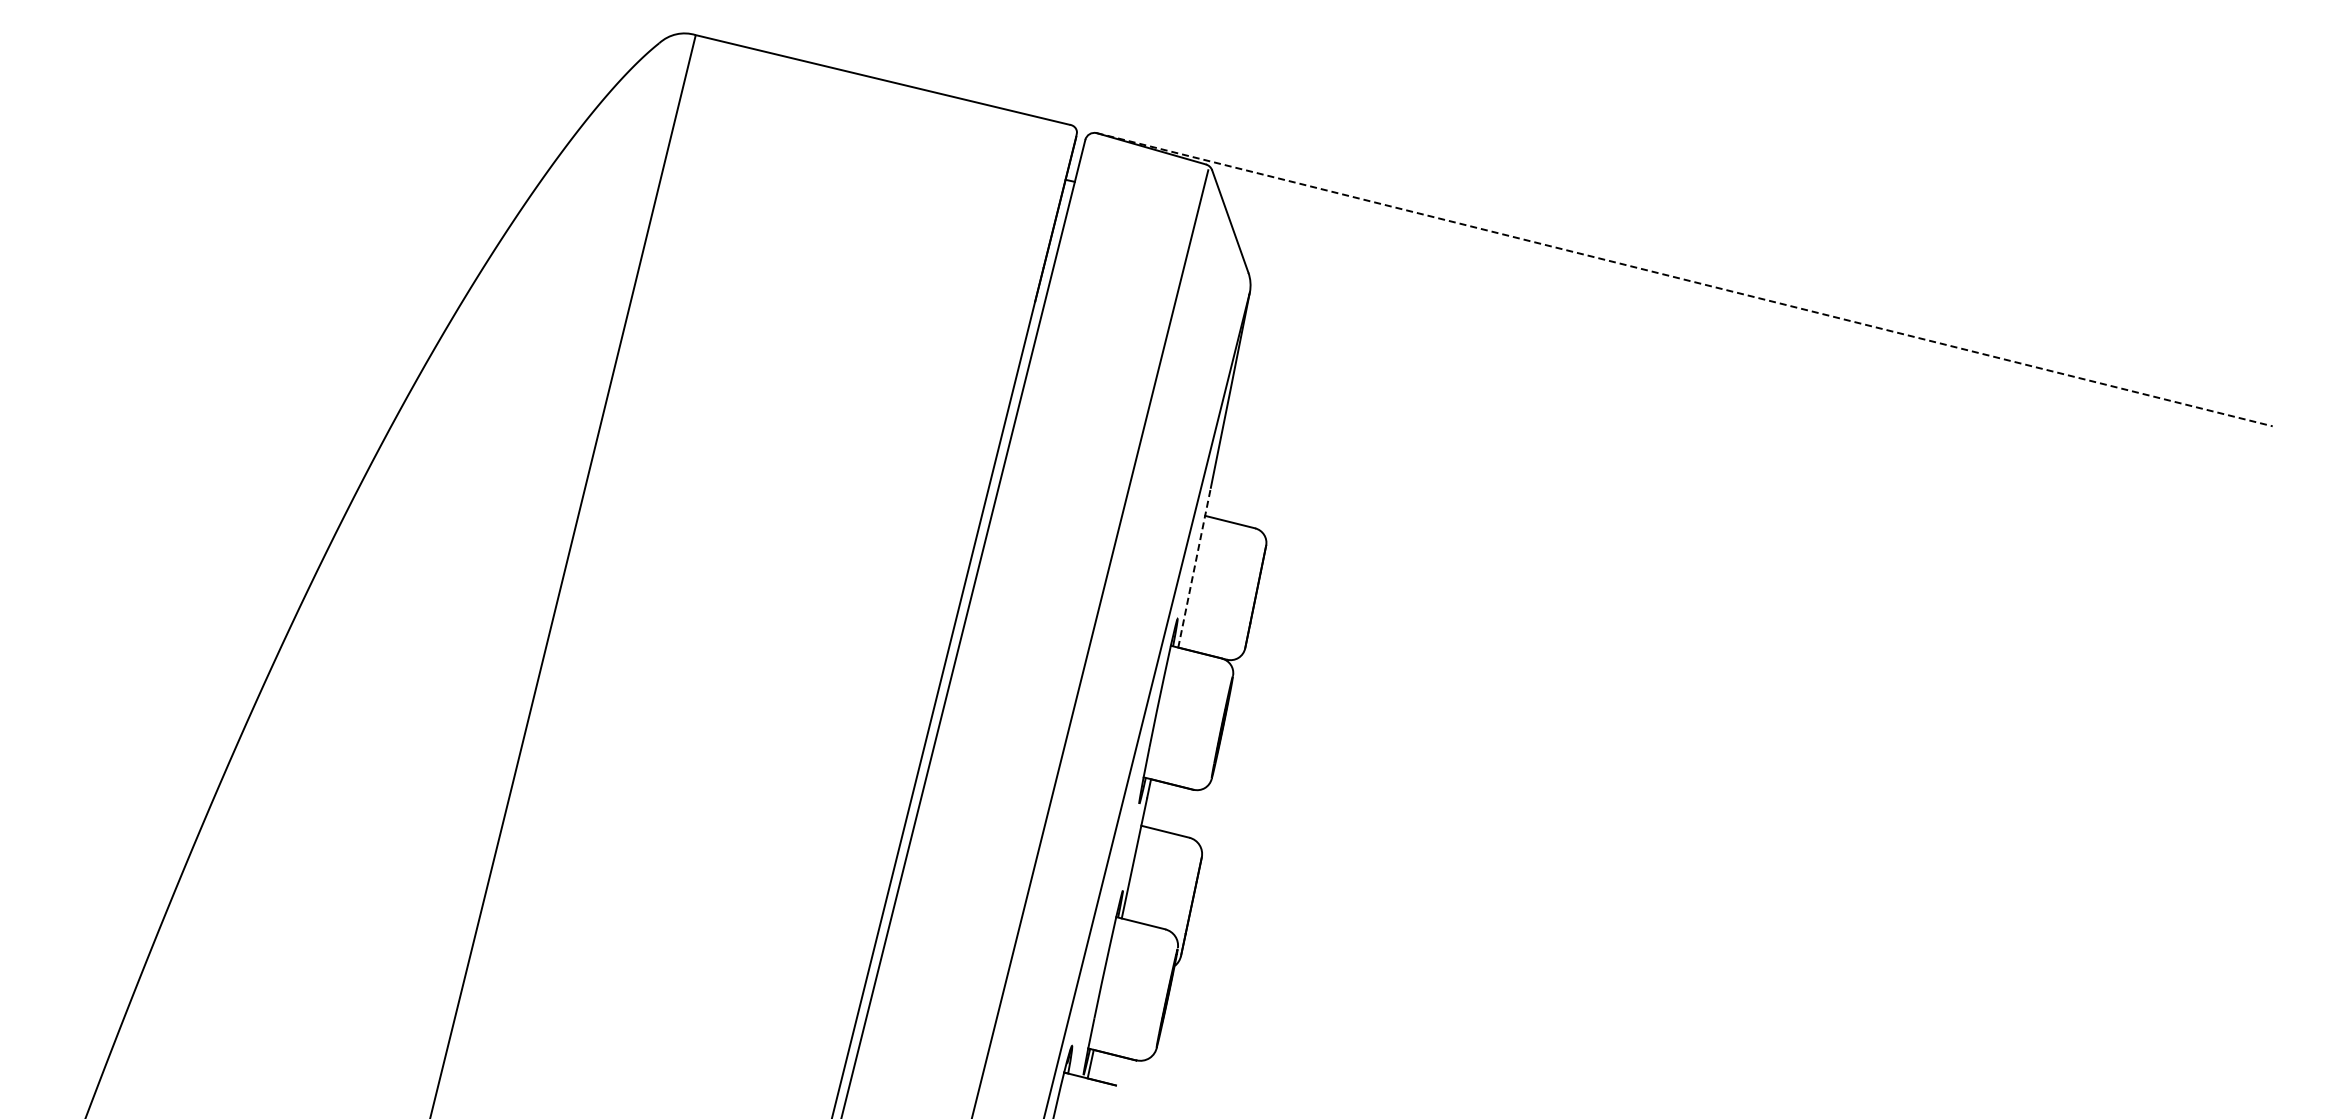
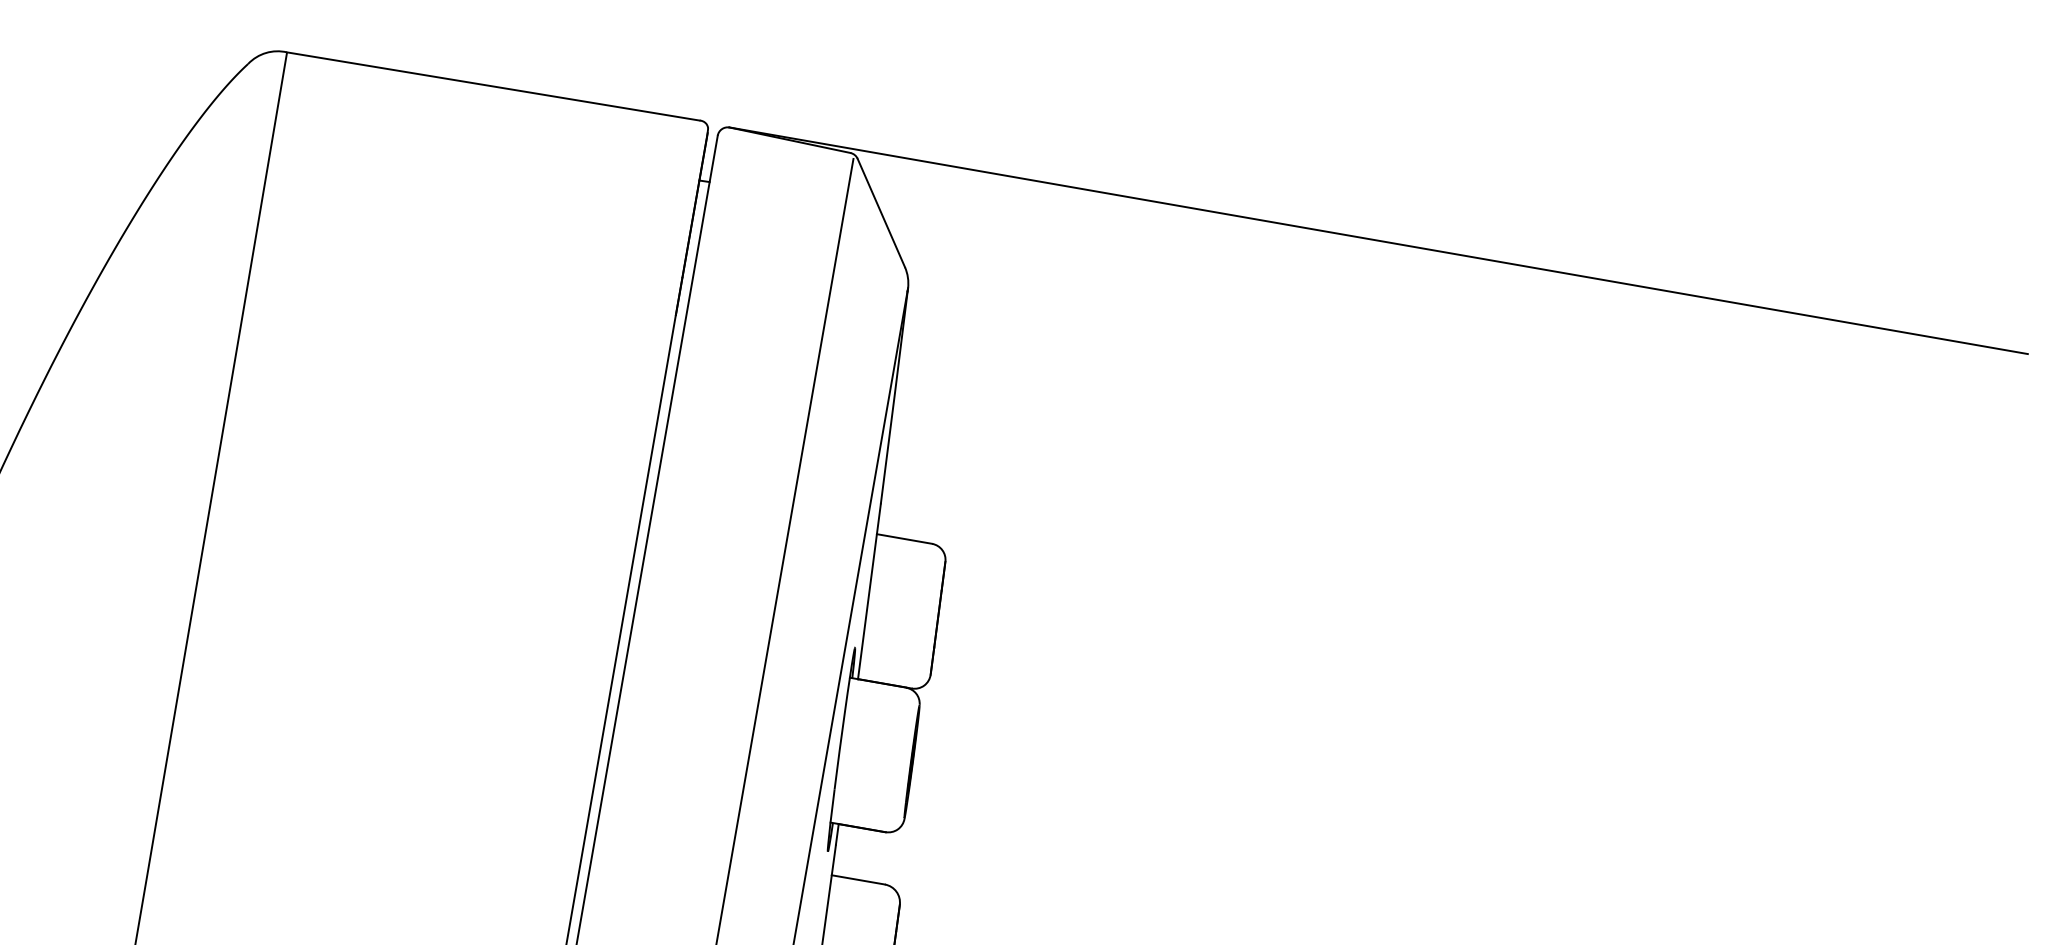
line: (1685, 279) -> (1379, 240), dashed -> solid
line: (1194, 567) -> (869, 591), dashed -> solid

